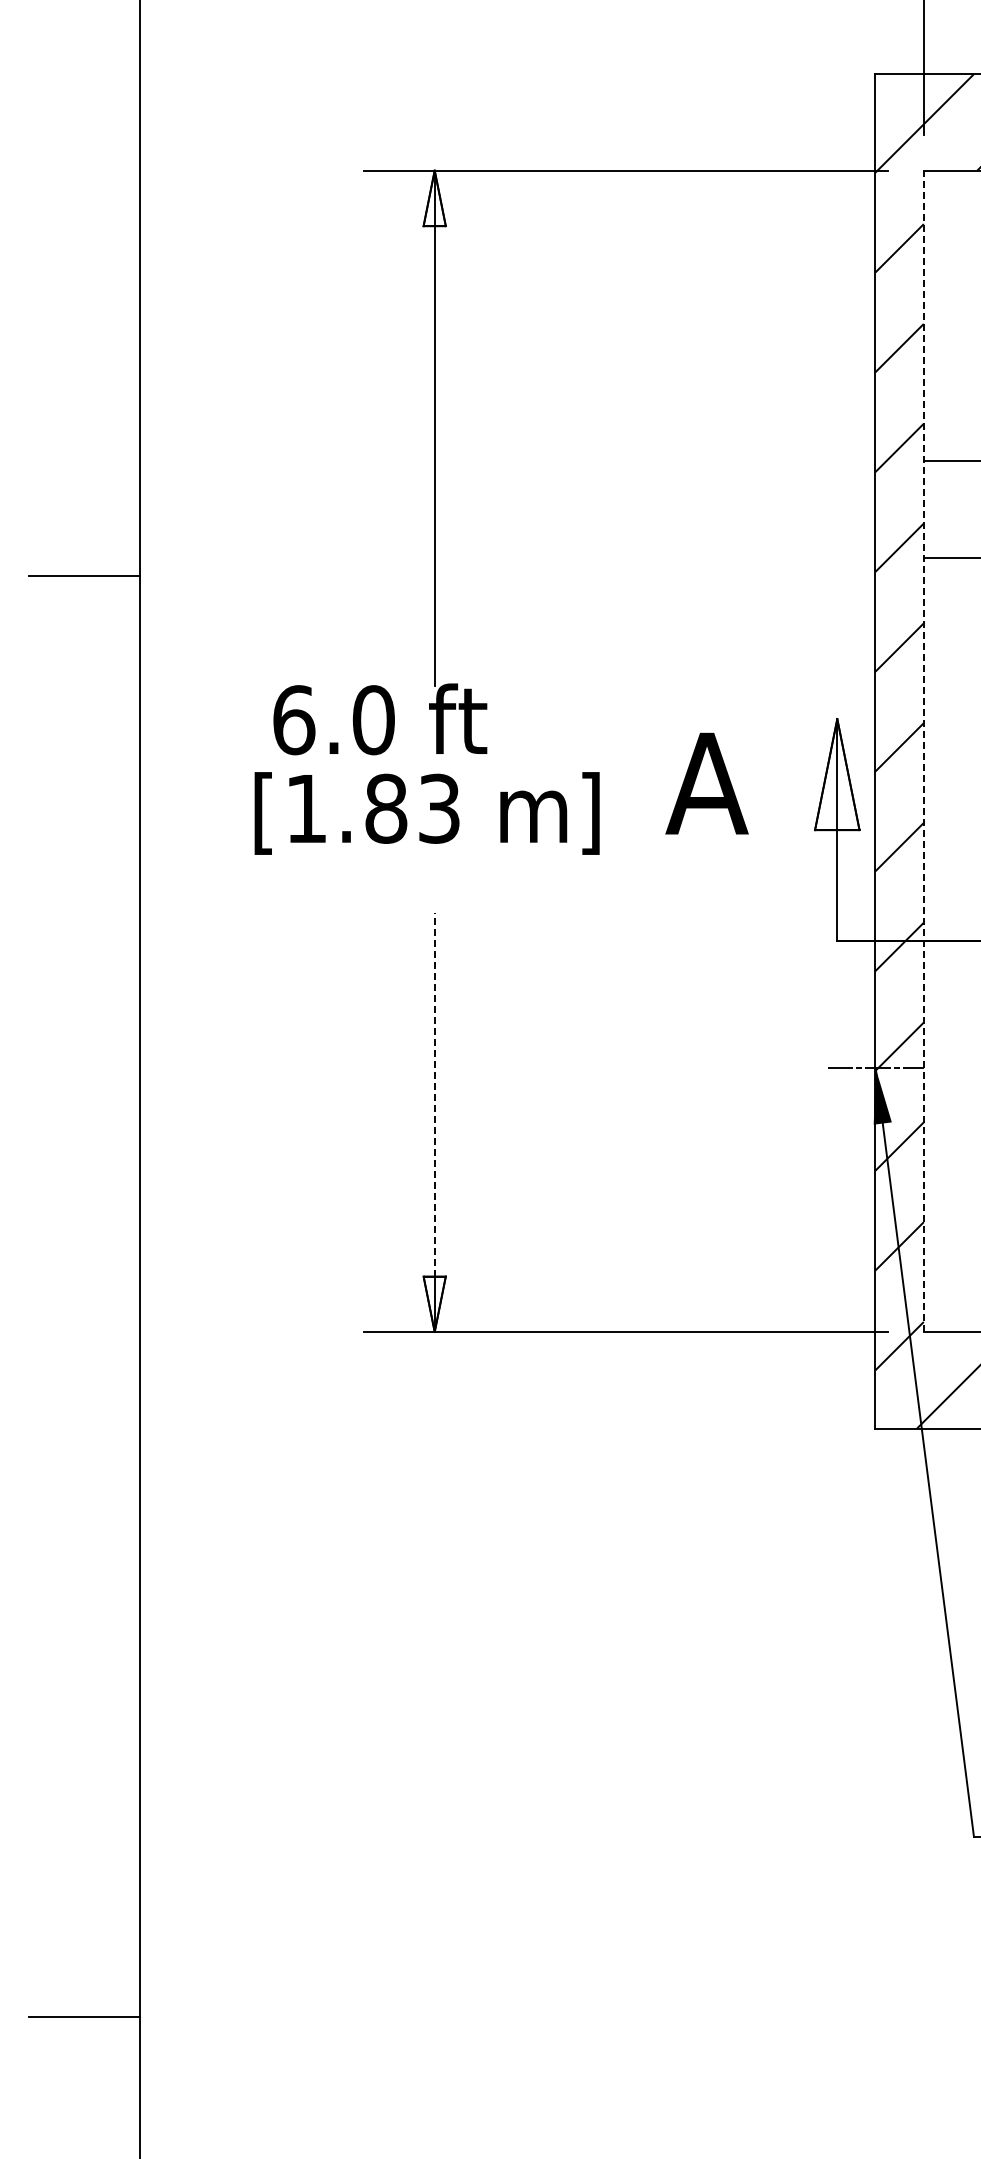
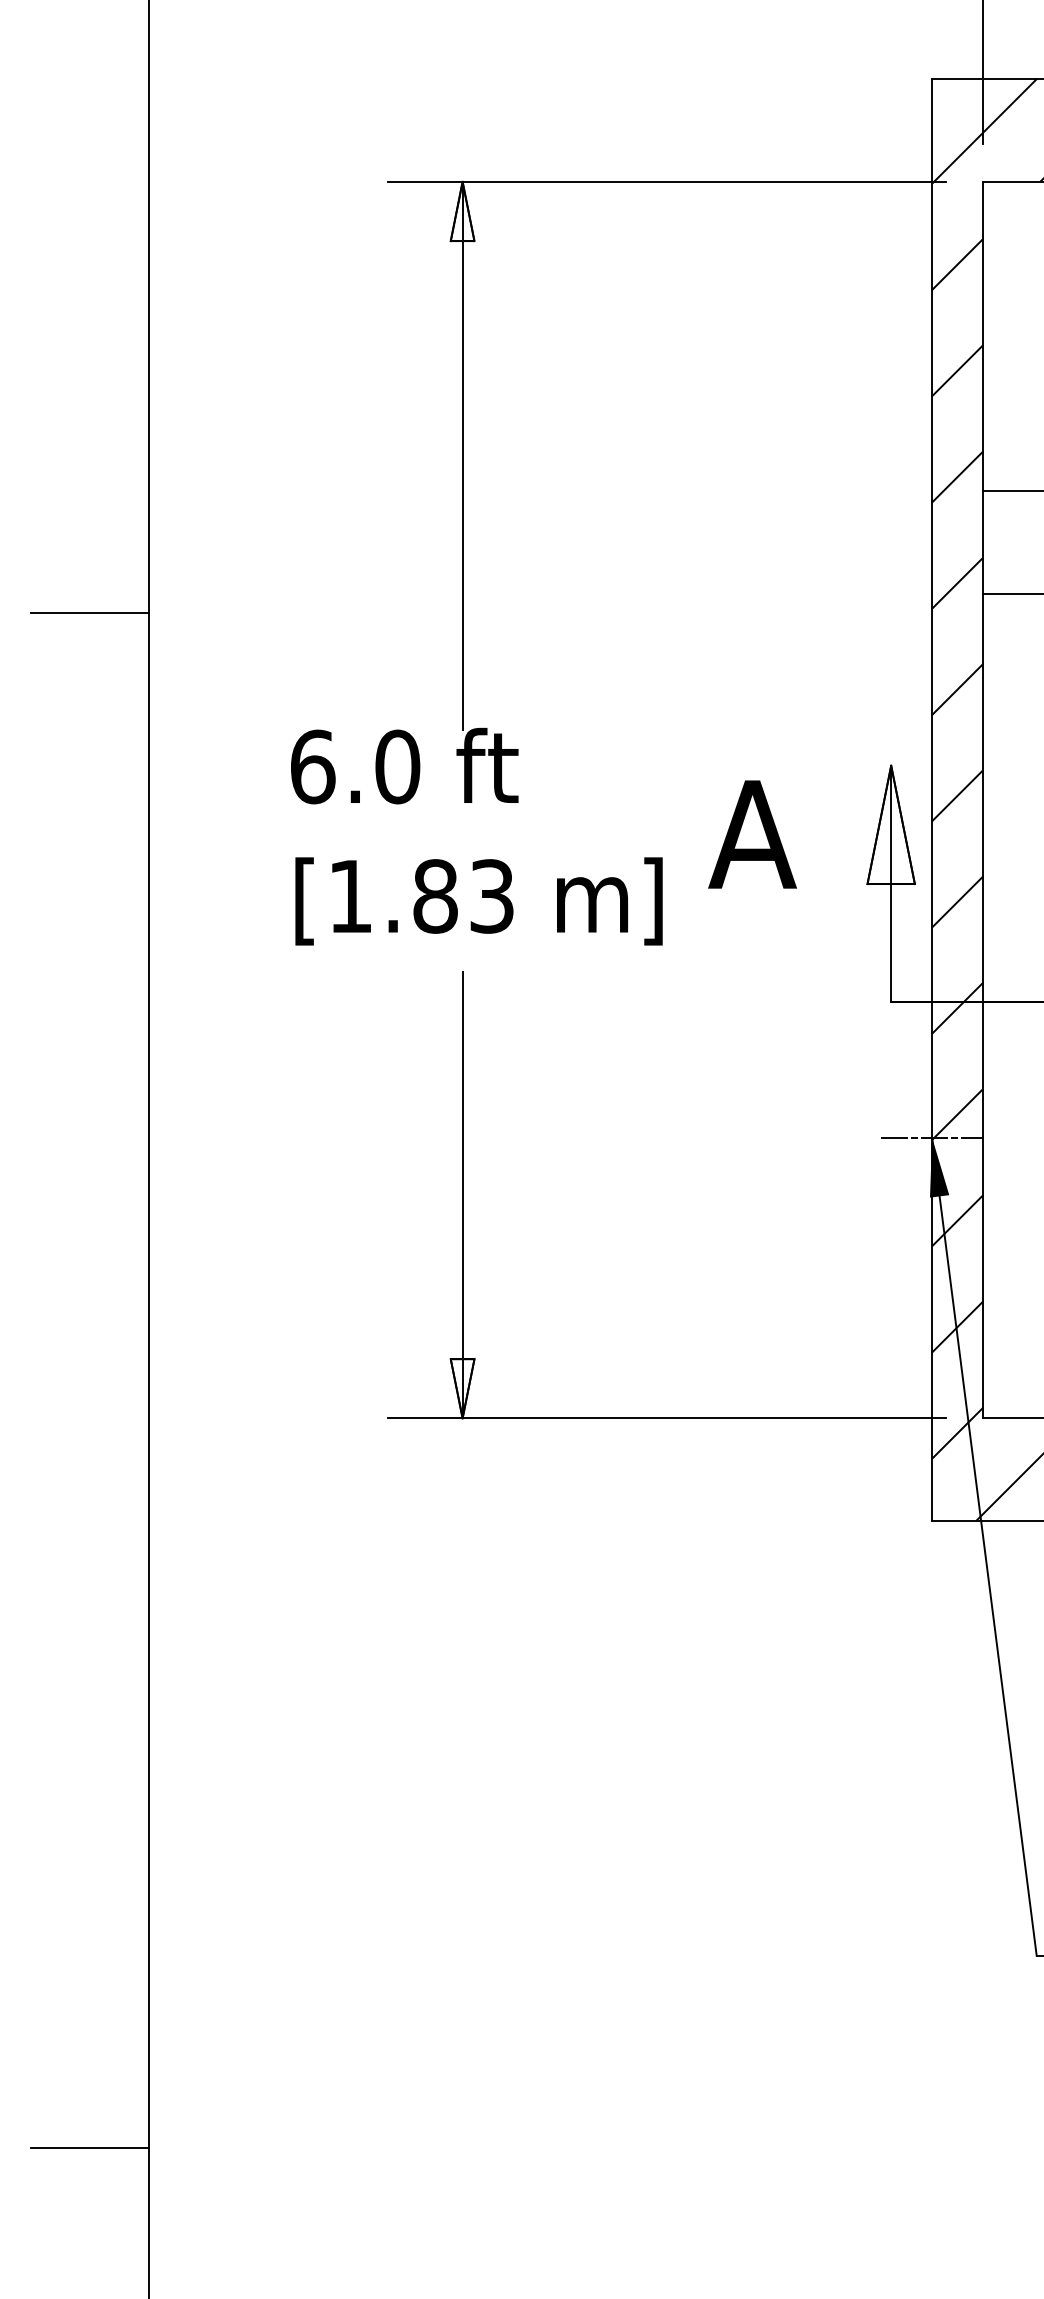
line: (923, 751) -> (982, 800), dashed -> solid
text: (426, 813) -> (478, 901), moved
line: (434, 1094) -> (462, 1165), dashed -> solid

